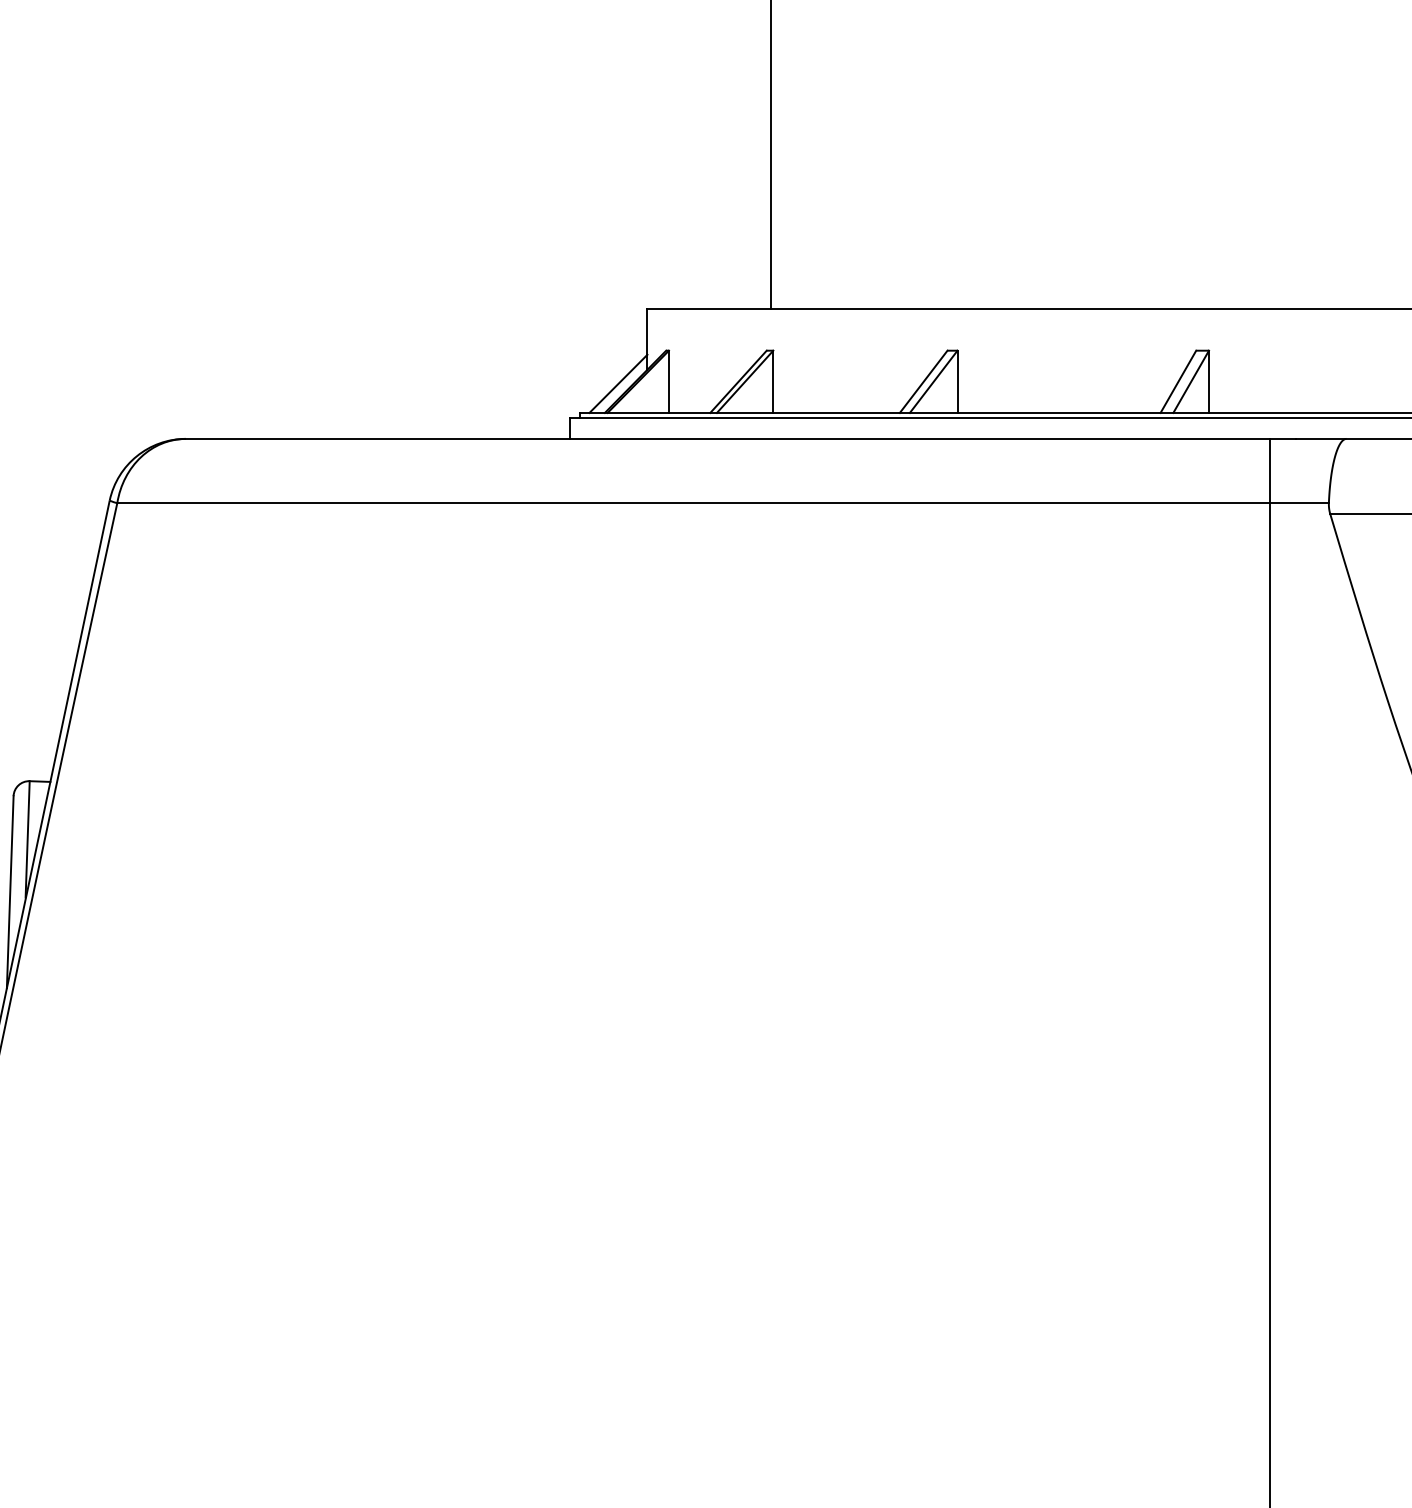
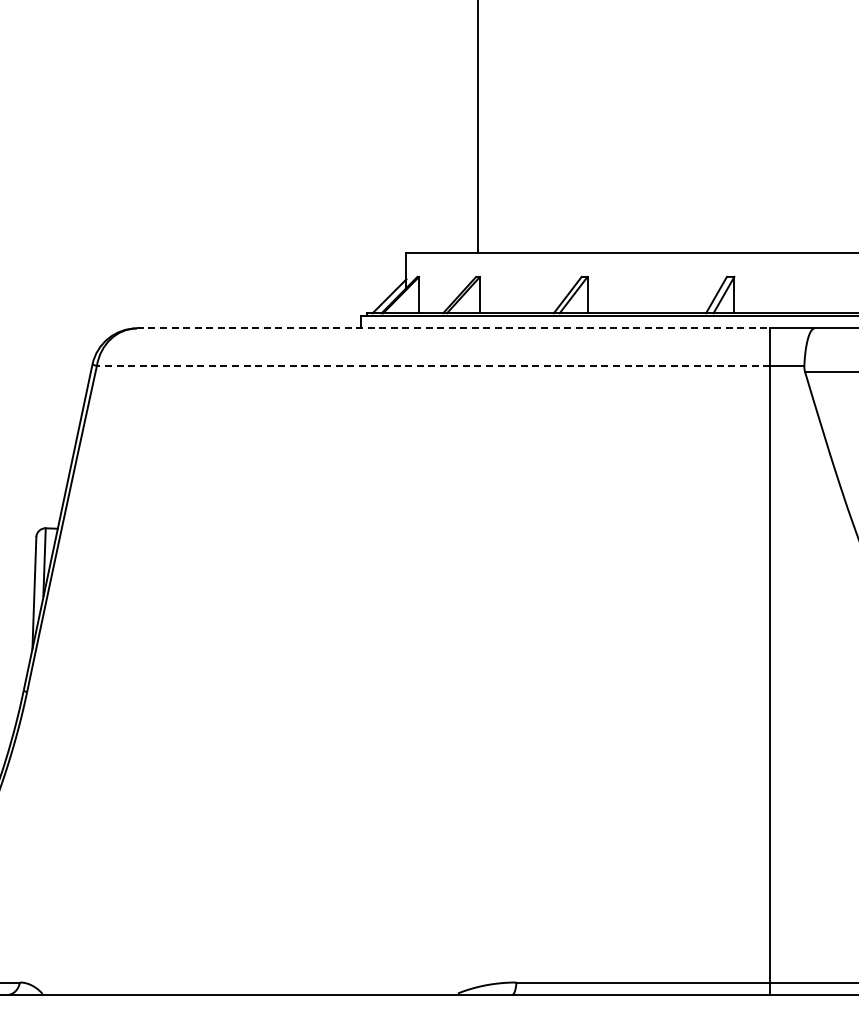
line: (727, 438) -> (453, 328), solid -> dashed
line: (693, 504) -> (433, 366), solid -> dashed

